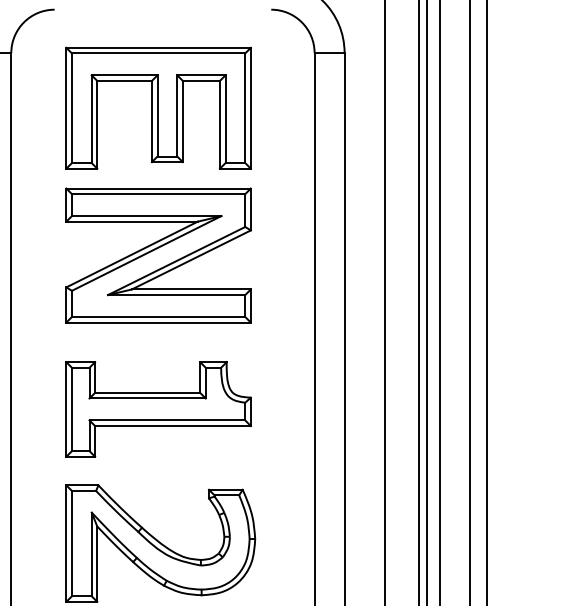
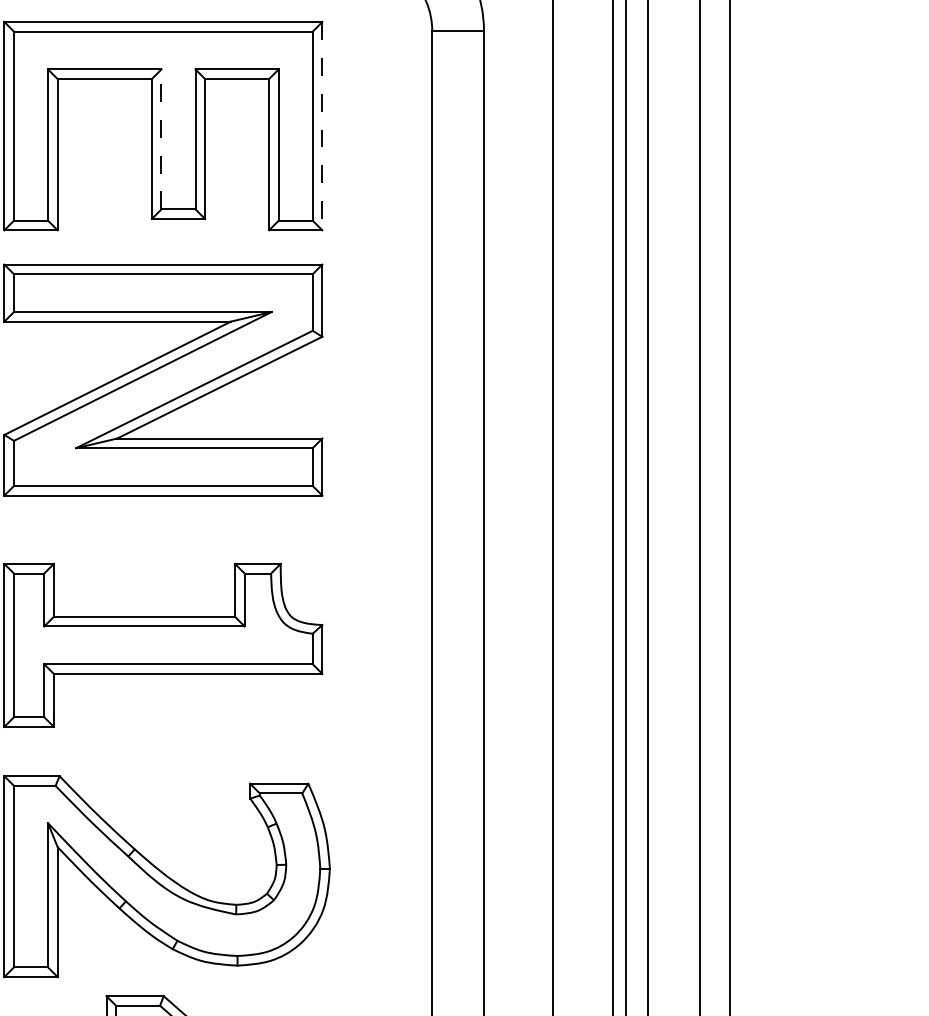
line: (250, 108) -> (321, 126), solid -> dashed
line: (157, 115) -> (161, 138), solid -> dashed

